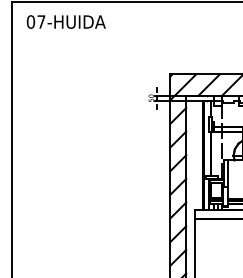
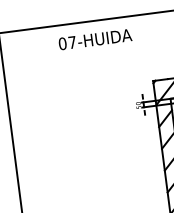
text: (65, 21) -> (94, 39), moved

